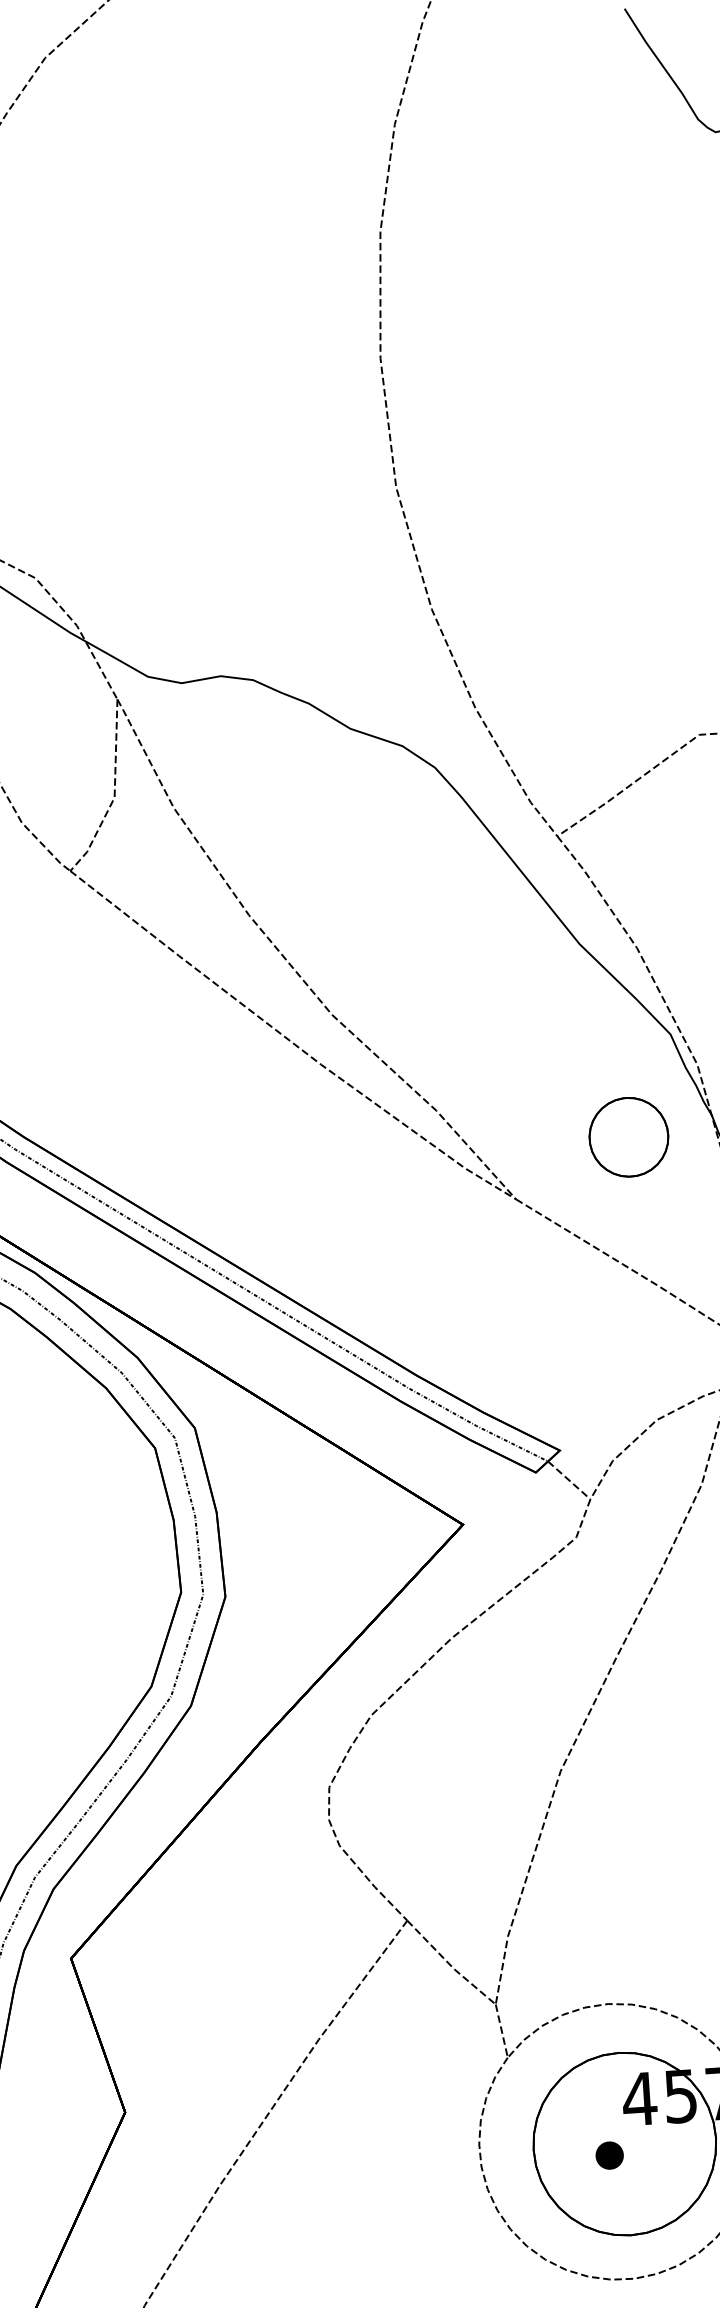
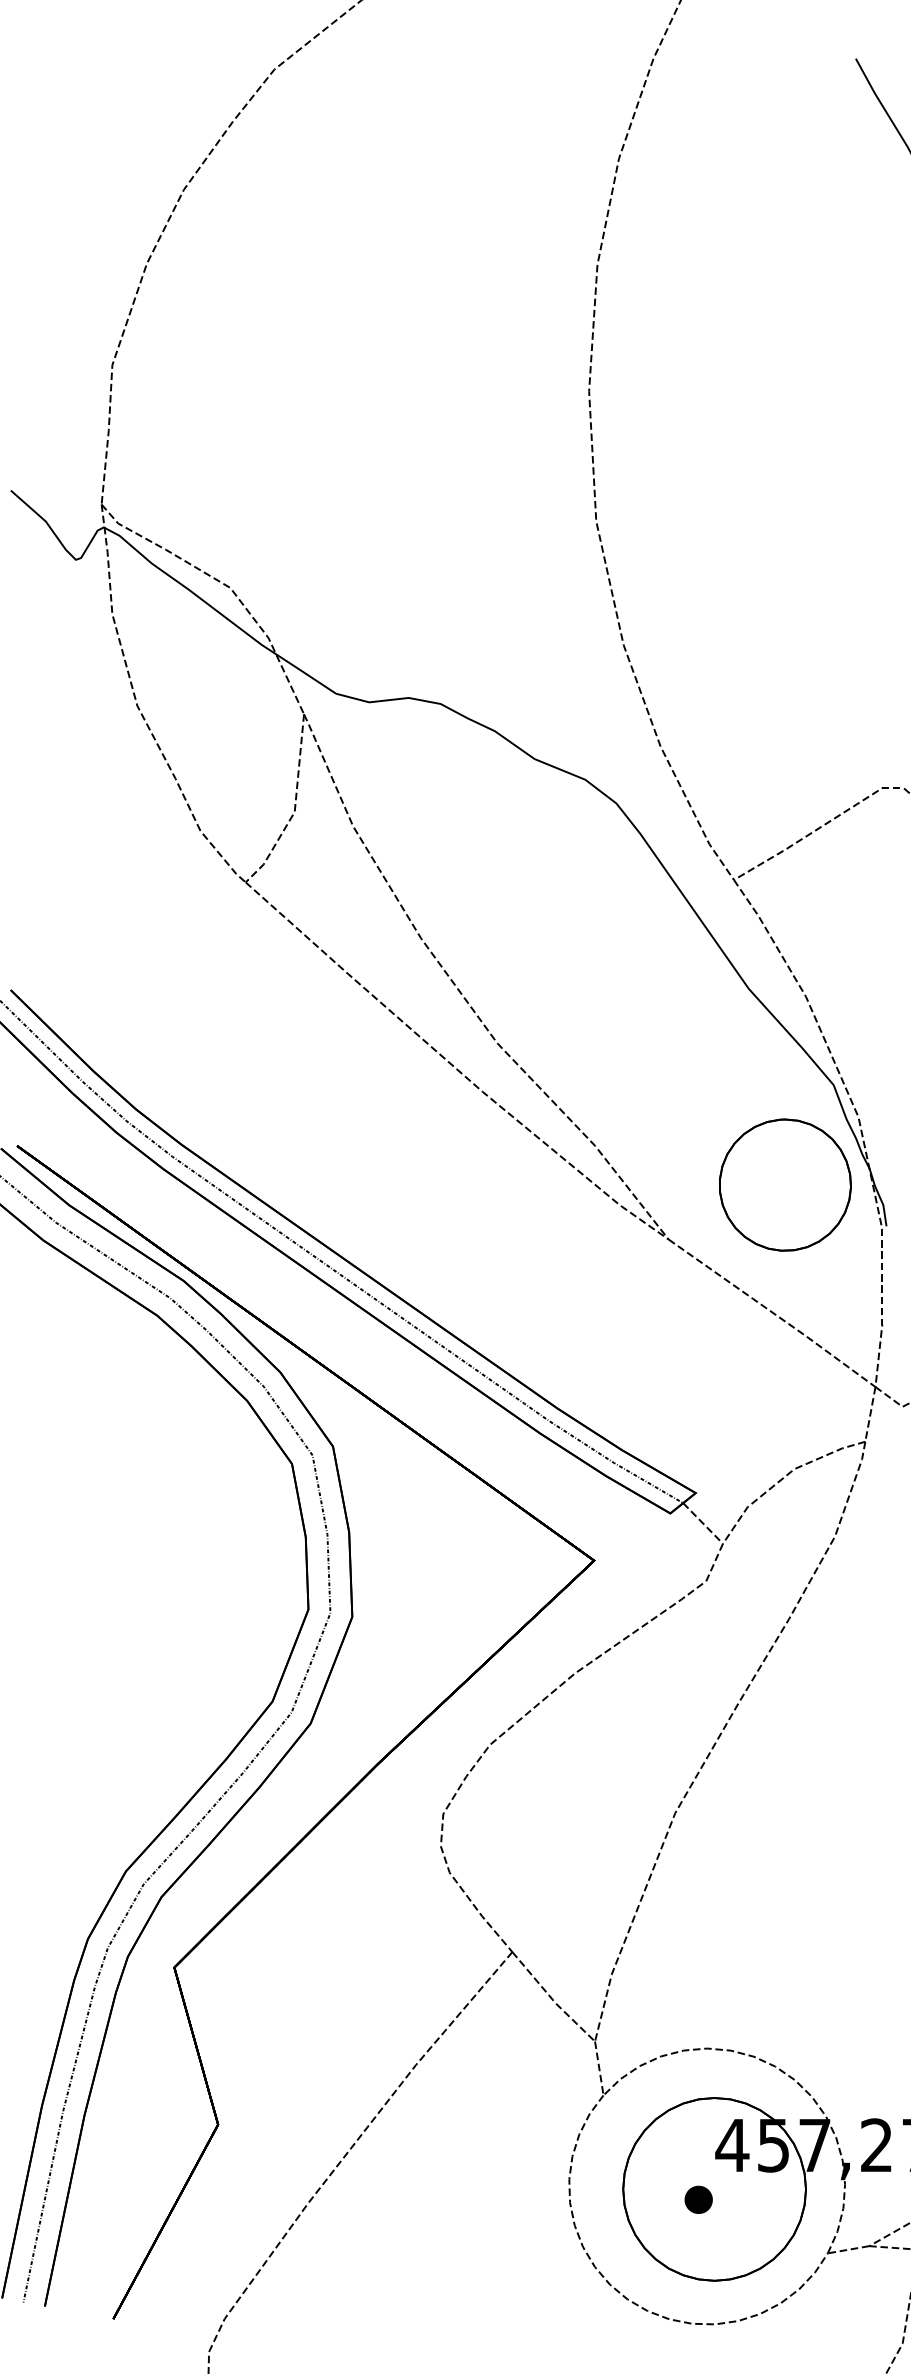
part: (628, 1136) -> (785, 1184), size x1.67

